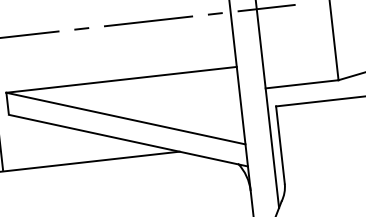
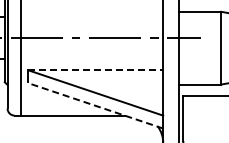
line: (122, 80) -> (96, 70), solid -> dashed
line: (127, 140) -> (95, 105), solid -> dashed

